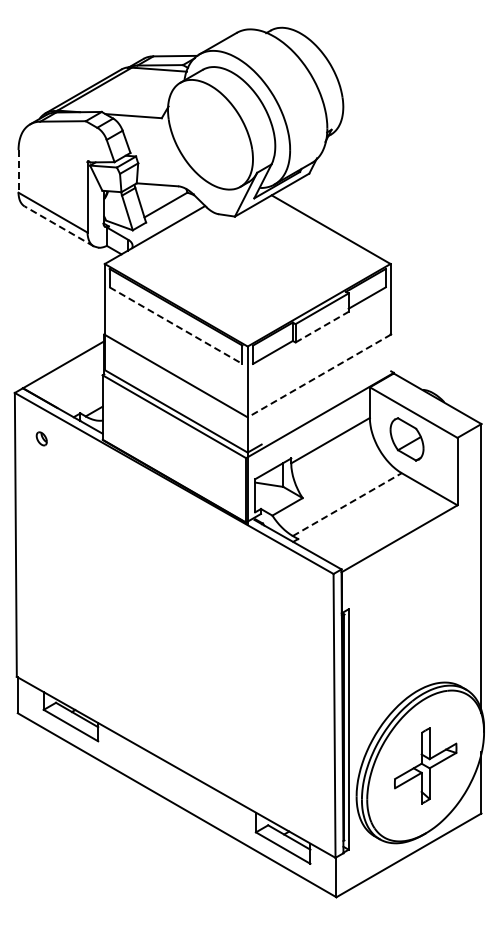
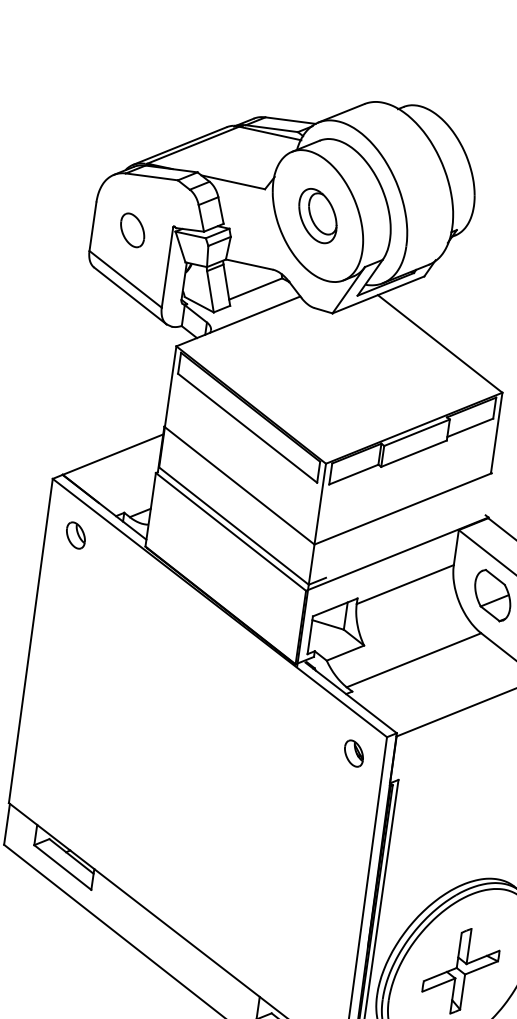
part: (210, 134) -> (317, 215), added
part: (52, 169) -> (132, 230), added
line: (18, 171) -> (92, 226), dashed -> solid
line: (59, 226) -> (130, 296), dashed -> solid
line: (176, 325) -> (248, 428), dashed -> solid
line: (322, 327) -> (414, 454), dashed -> solid
line: (319, 375) -> (403, 508), dashed -> solid
part: (41, 438) -> (75, 535), size x1.67
line: (347, 504) -> (414, 660), dashed -> solid
part: (306, 591) -> (353, 752), added

